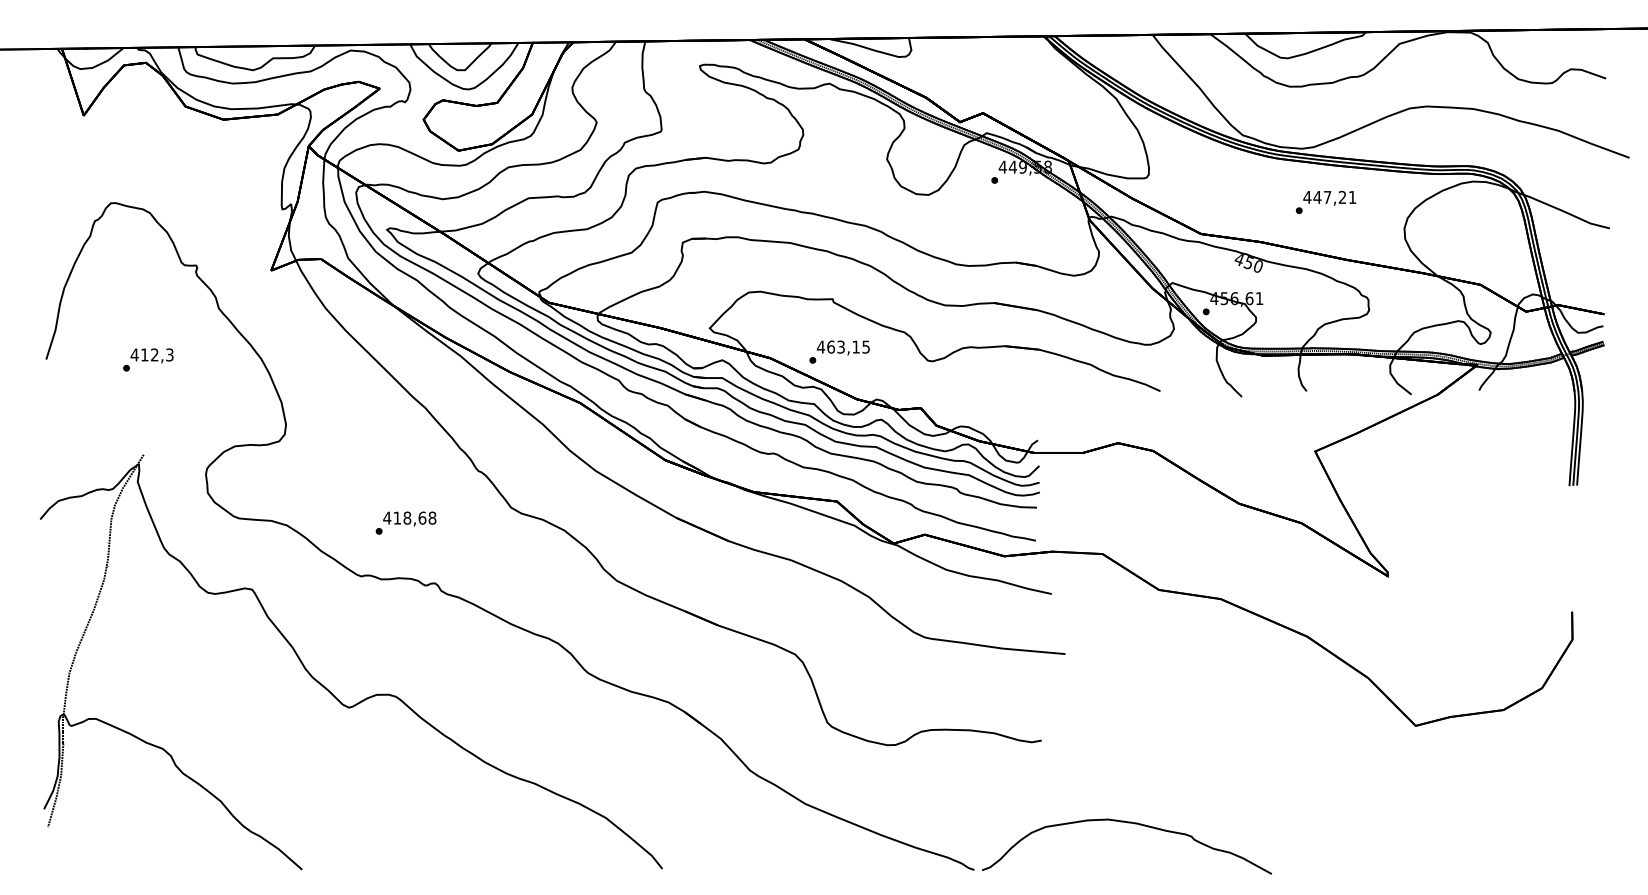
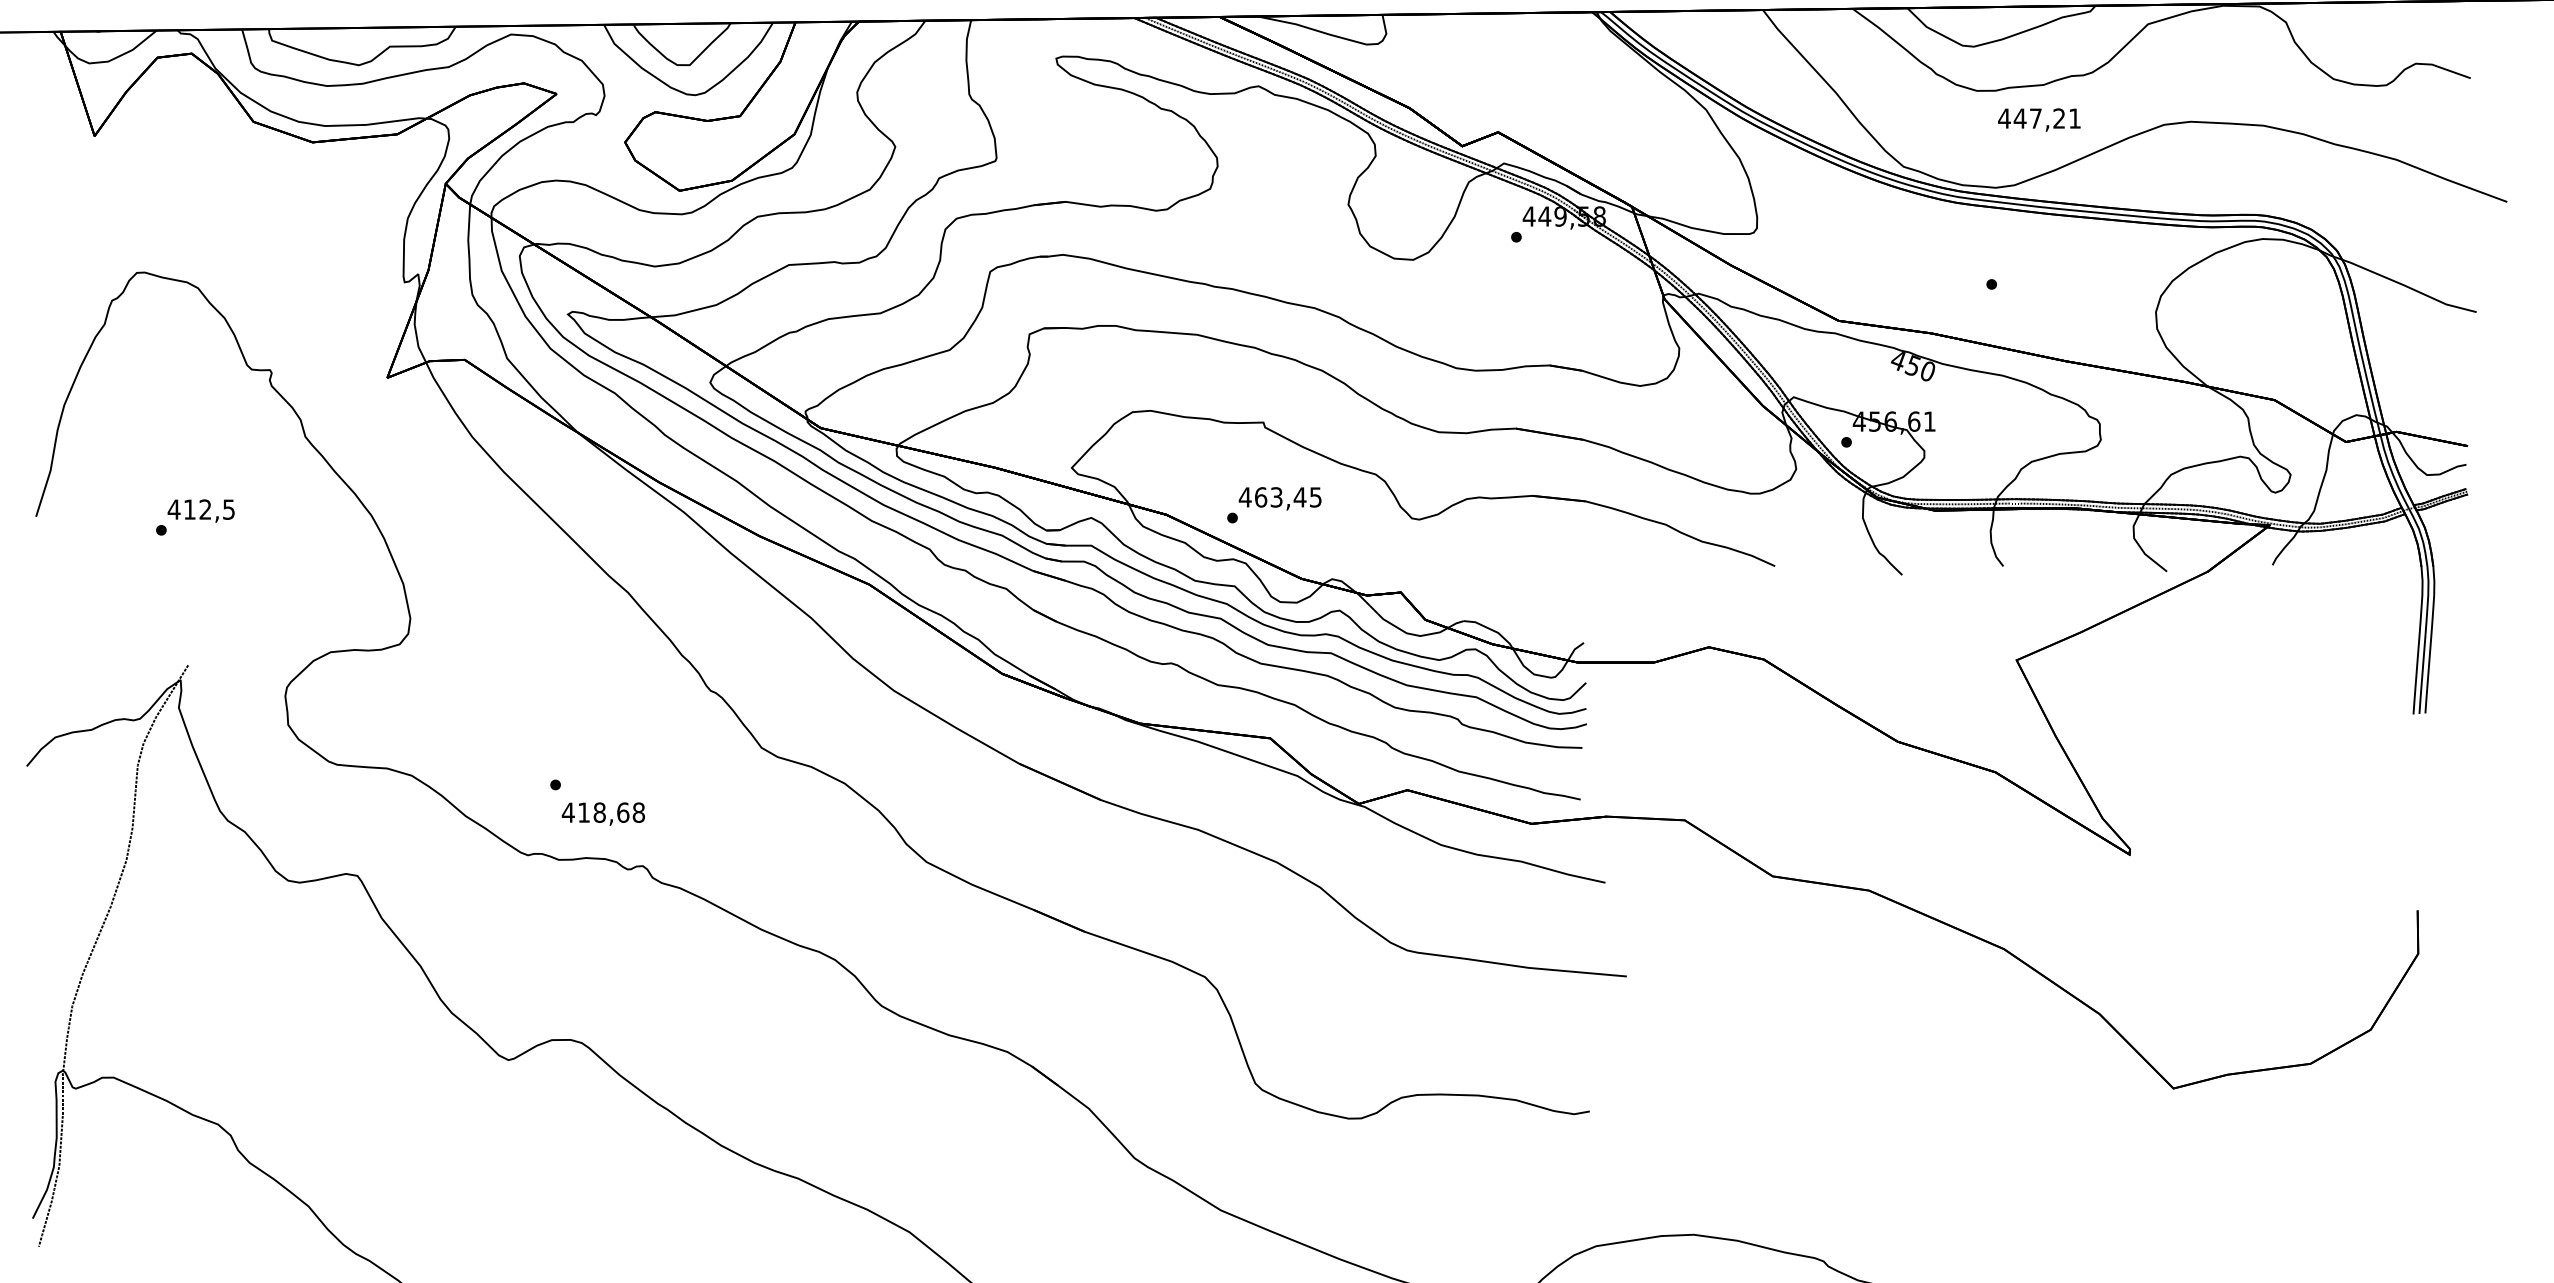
text: (1329, 198) -> (2038, 120), moved
text: (856, 346) -> (1300, 496), 463,15 -> 463,45
text: (169, 354) -> (228, 508), 412,3 -> 412,5
text: (409, 518) -> (603, 813), moved

